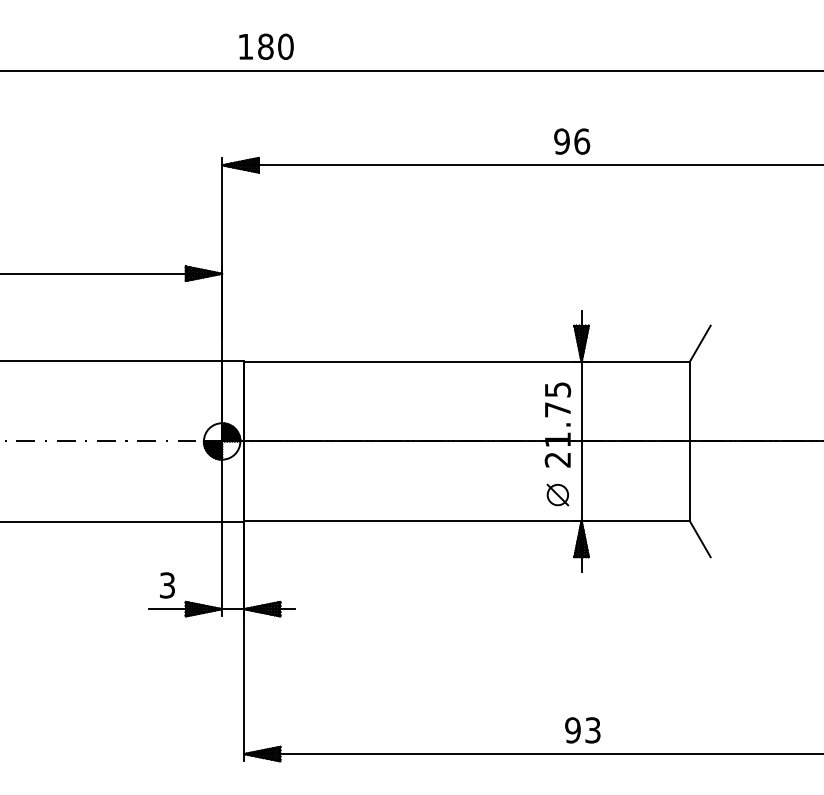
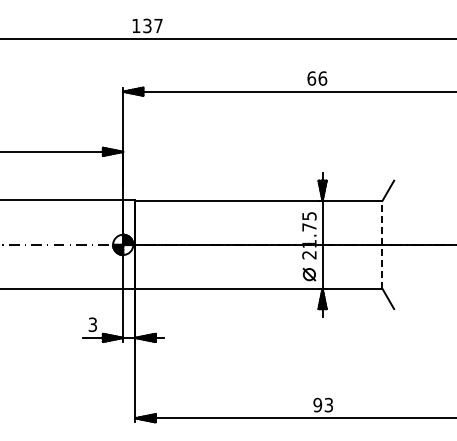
text: (274, 45) -> (152, 25), 180 -> 137
text: (561, 141) -> (311, 78), 96 -> 66
line: (689, 440) -> (382, 244), solid -> dashed

